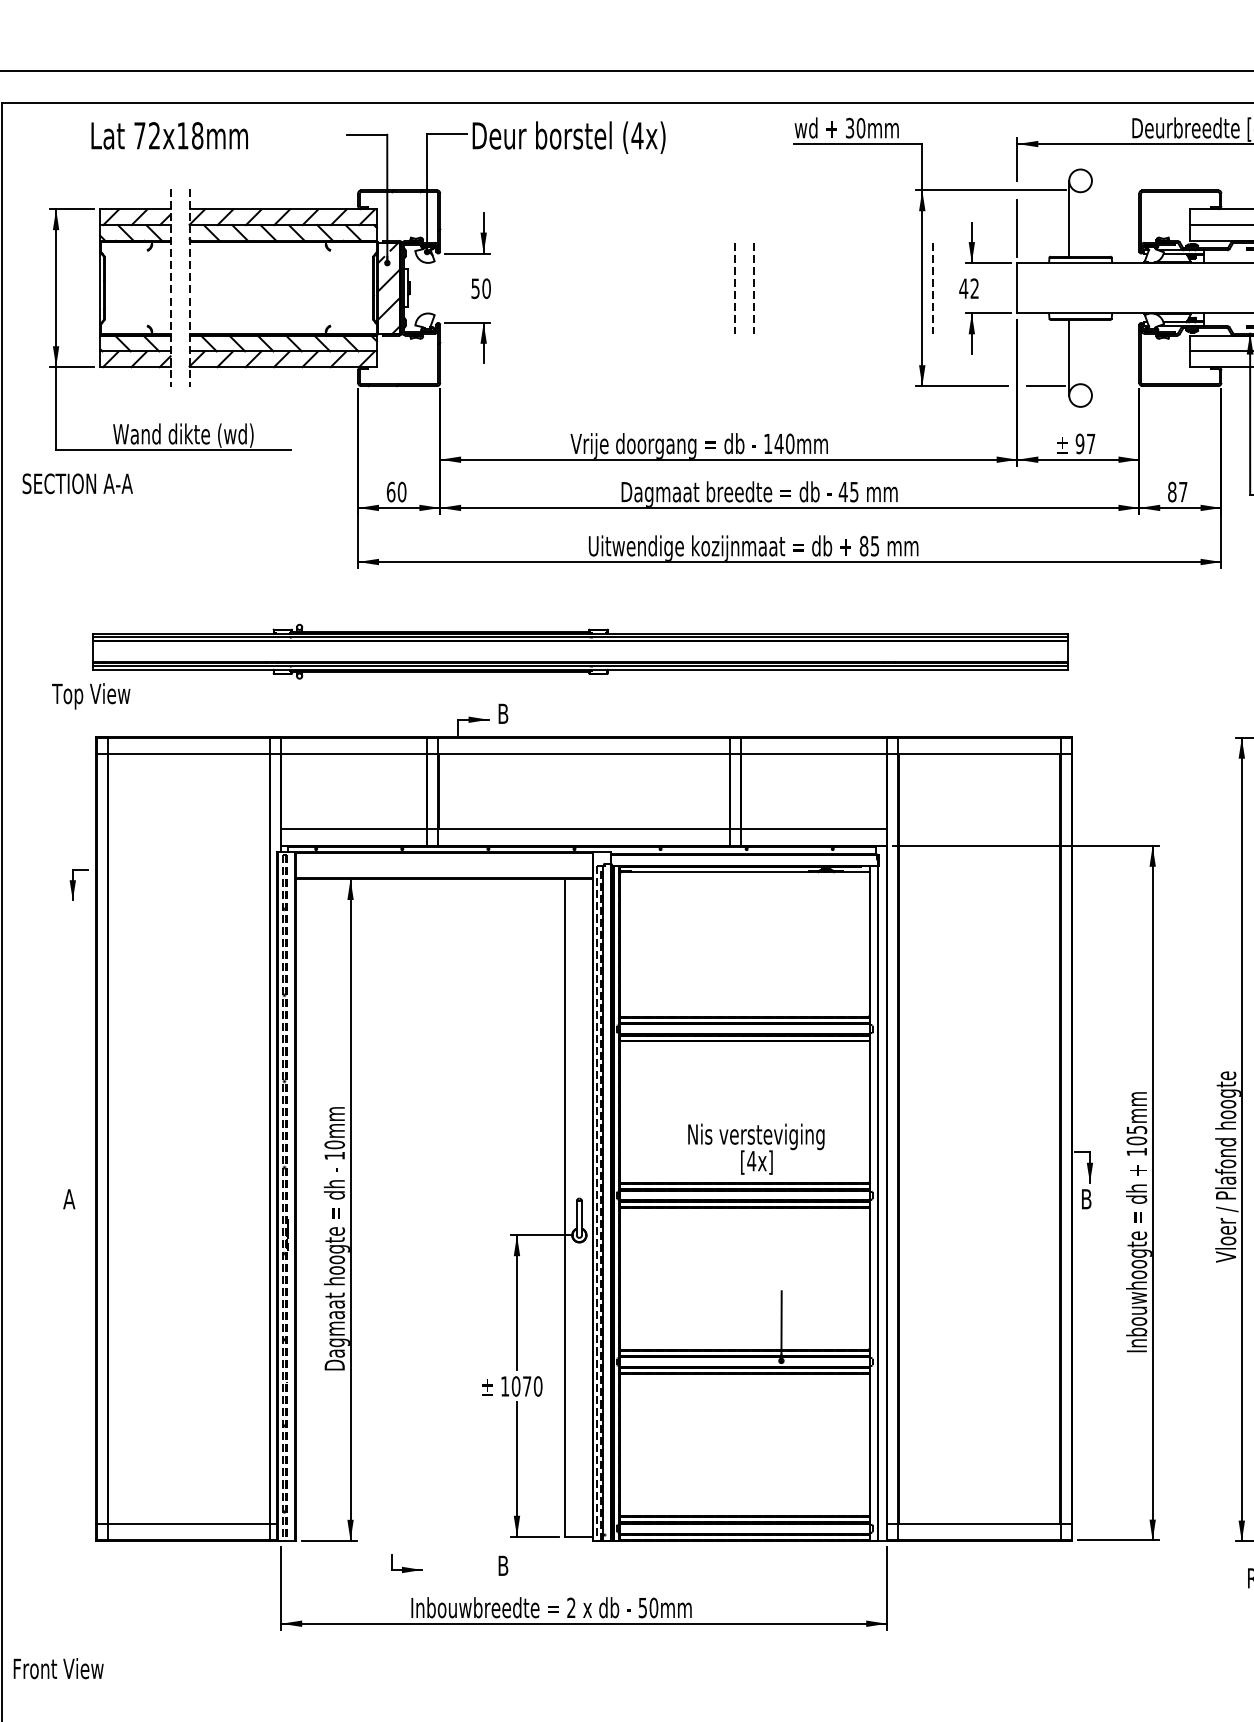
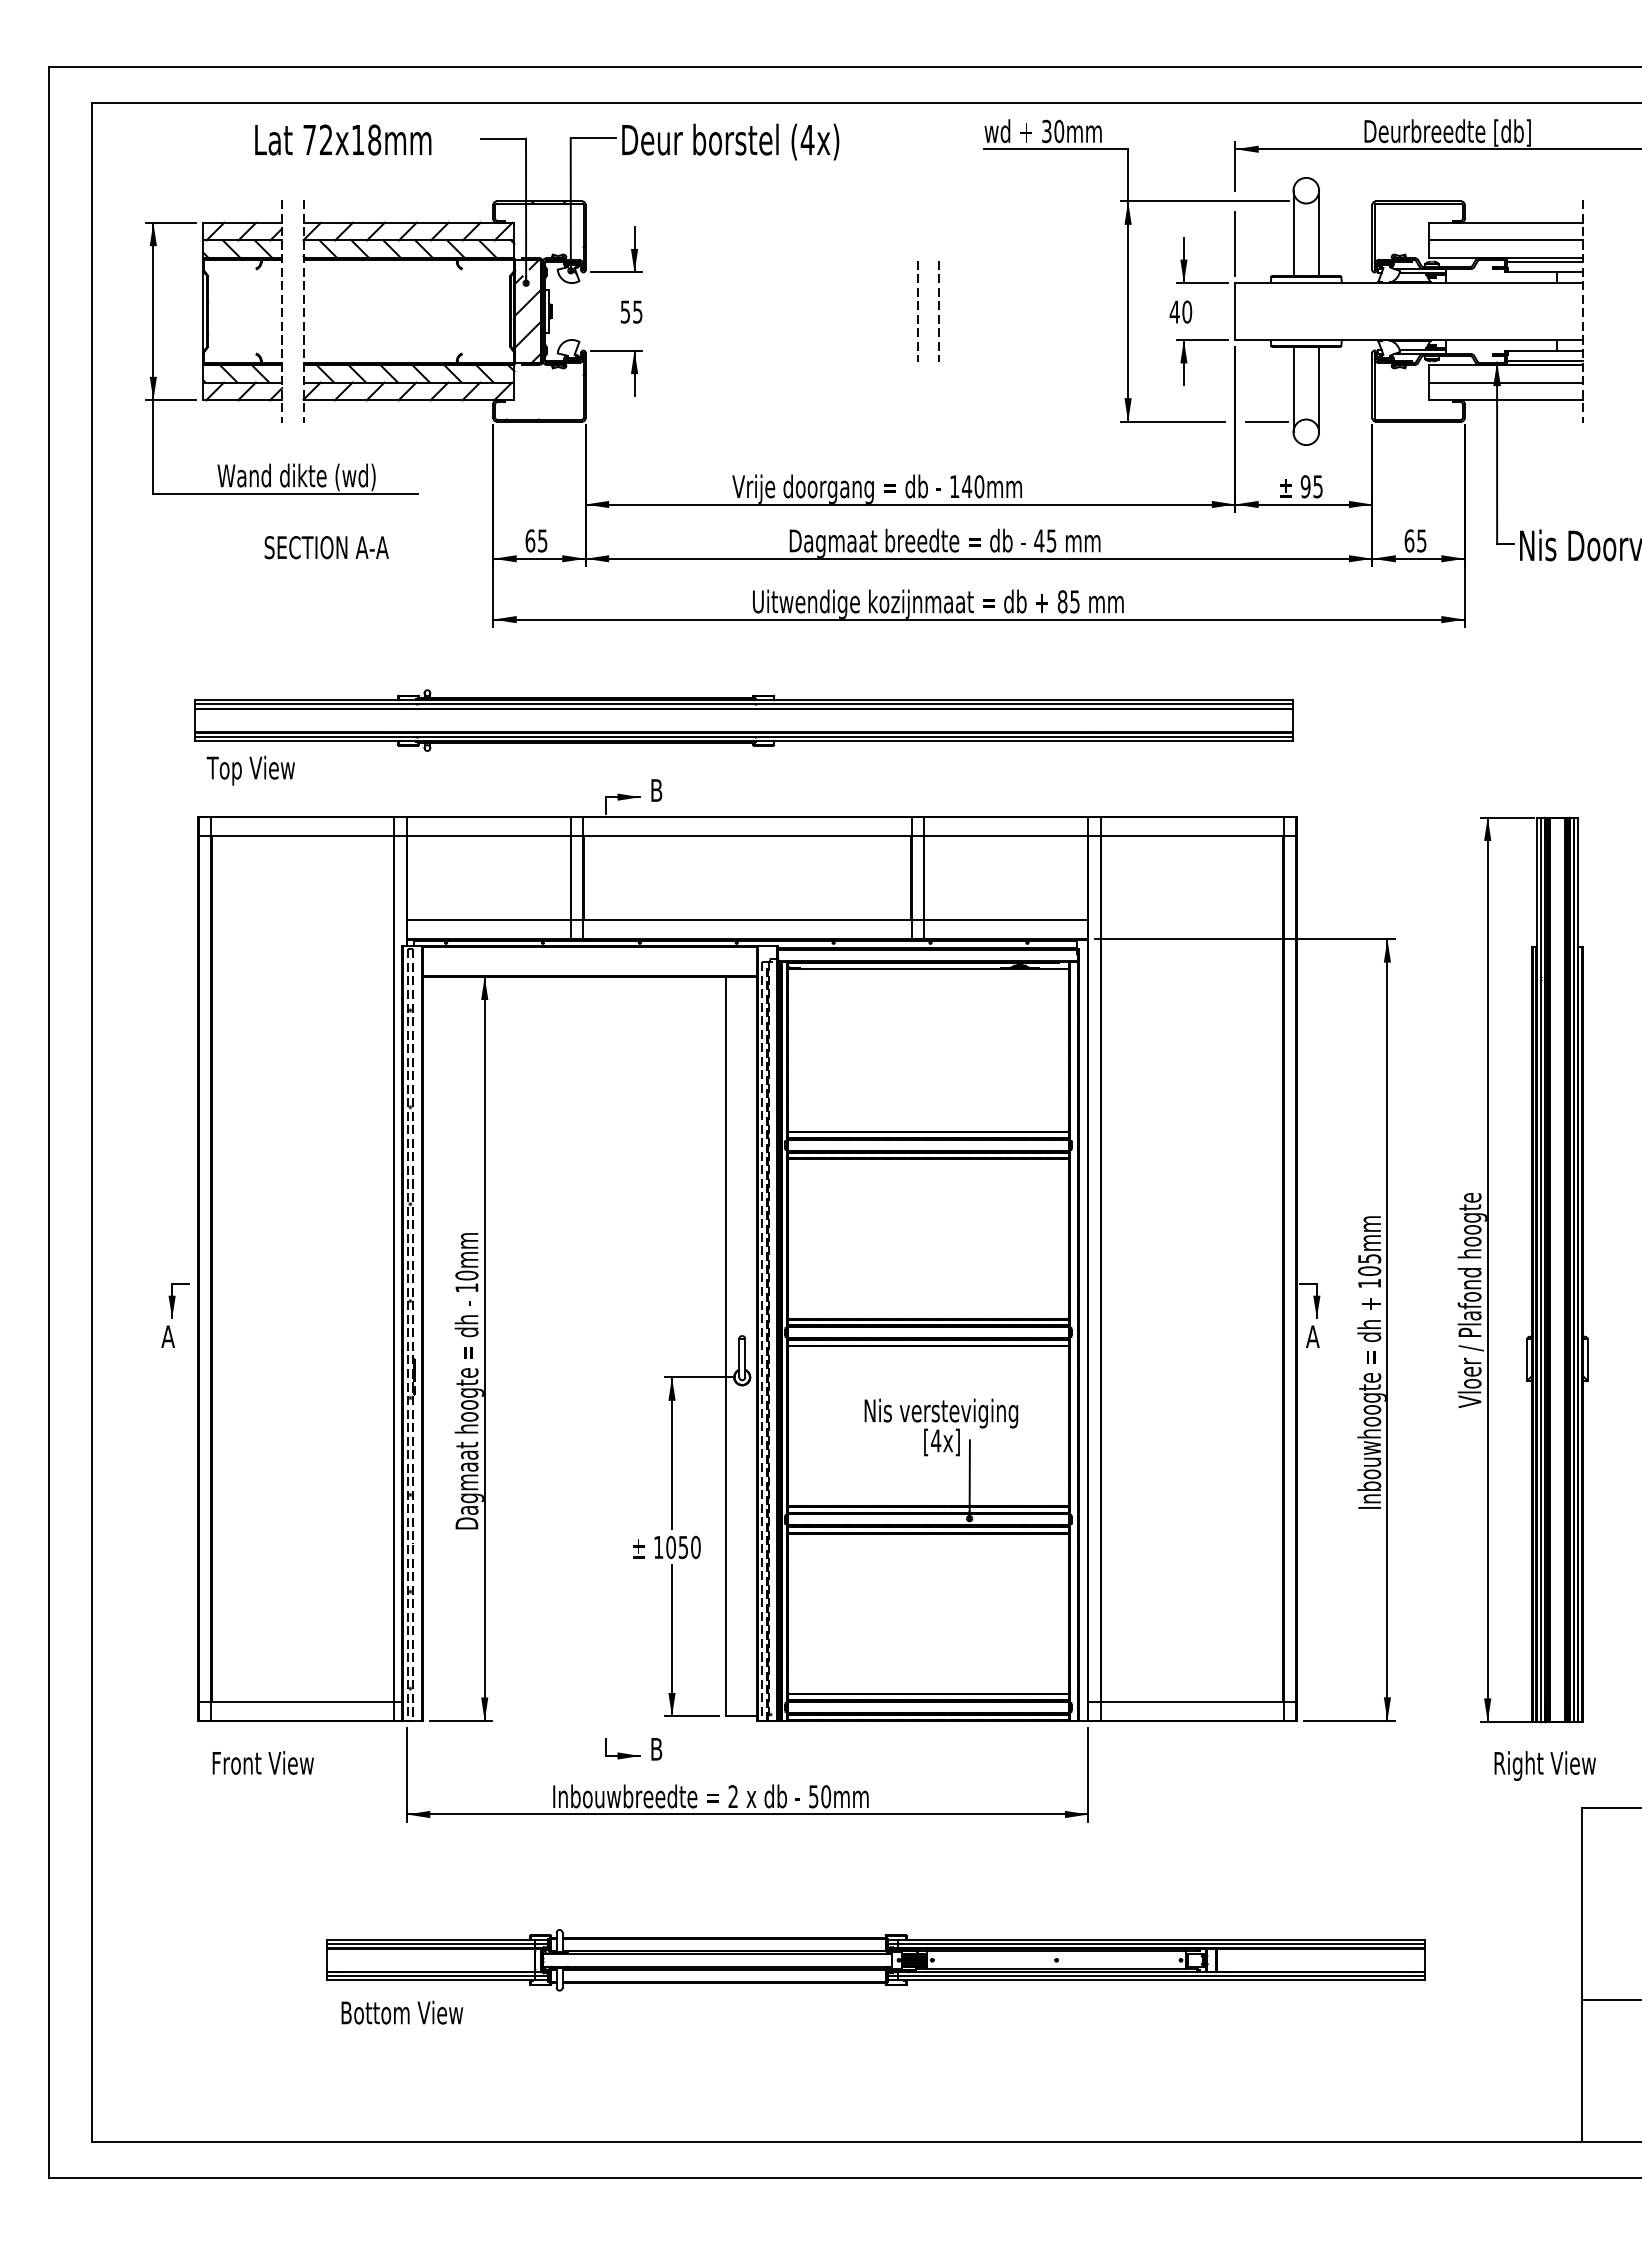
text: (169, 135) -> (343, 139), moved
line: (1092, 218) -> (1319, 232), added
line: (932, 286) -> (1139, 309), removed
text: (486, 288) -> (637, 311), 50 -> 55
text: (975, 288) -> (1187, 311), 42 -> 40
line: (1092, 357) -> (1319, 389), added
text: (1090, 443) -> (1317, 486), 97 -> 95
text: (77, 483) -> (326, 547), moved
text: (401, 491) -> (542, 540), 60 -> 65
text: (1177, 491) -> (1415, 540), 87 -> 65
text: (90, 696) -> (250, 770), moved
part: (78, 884) -> (178, 1300), moved
text: (756, 1149) -> (941, 1427), moved
text: (1086, 1199) -> (1312, 1336), B -> A
text: (526, 1386) -> (682, 1547), 1070 -> 1050
part: (406, 1563) -> (622, 1748), moved
text: (58, 1668) -> (262, 1762), moved

